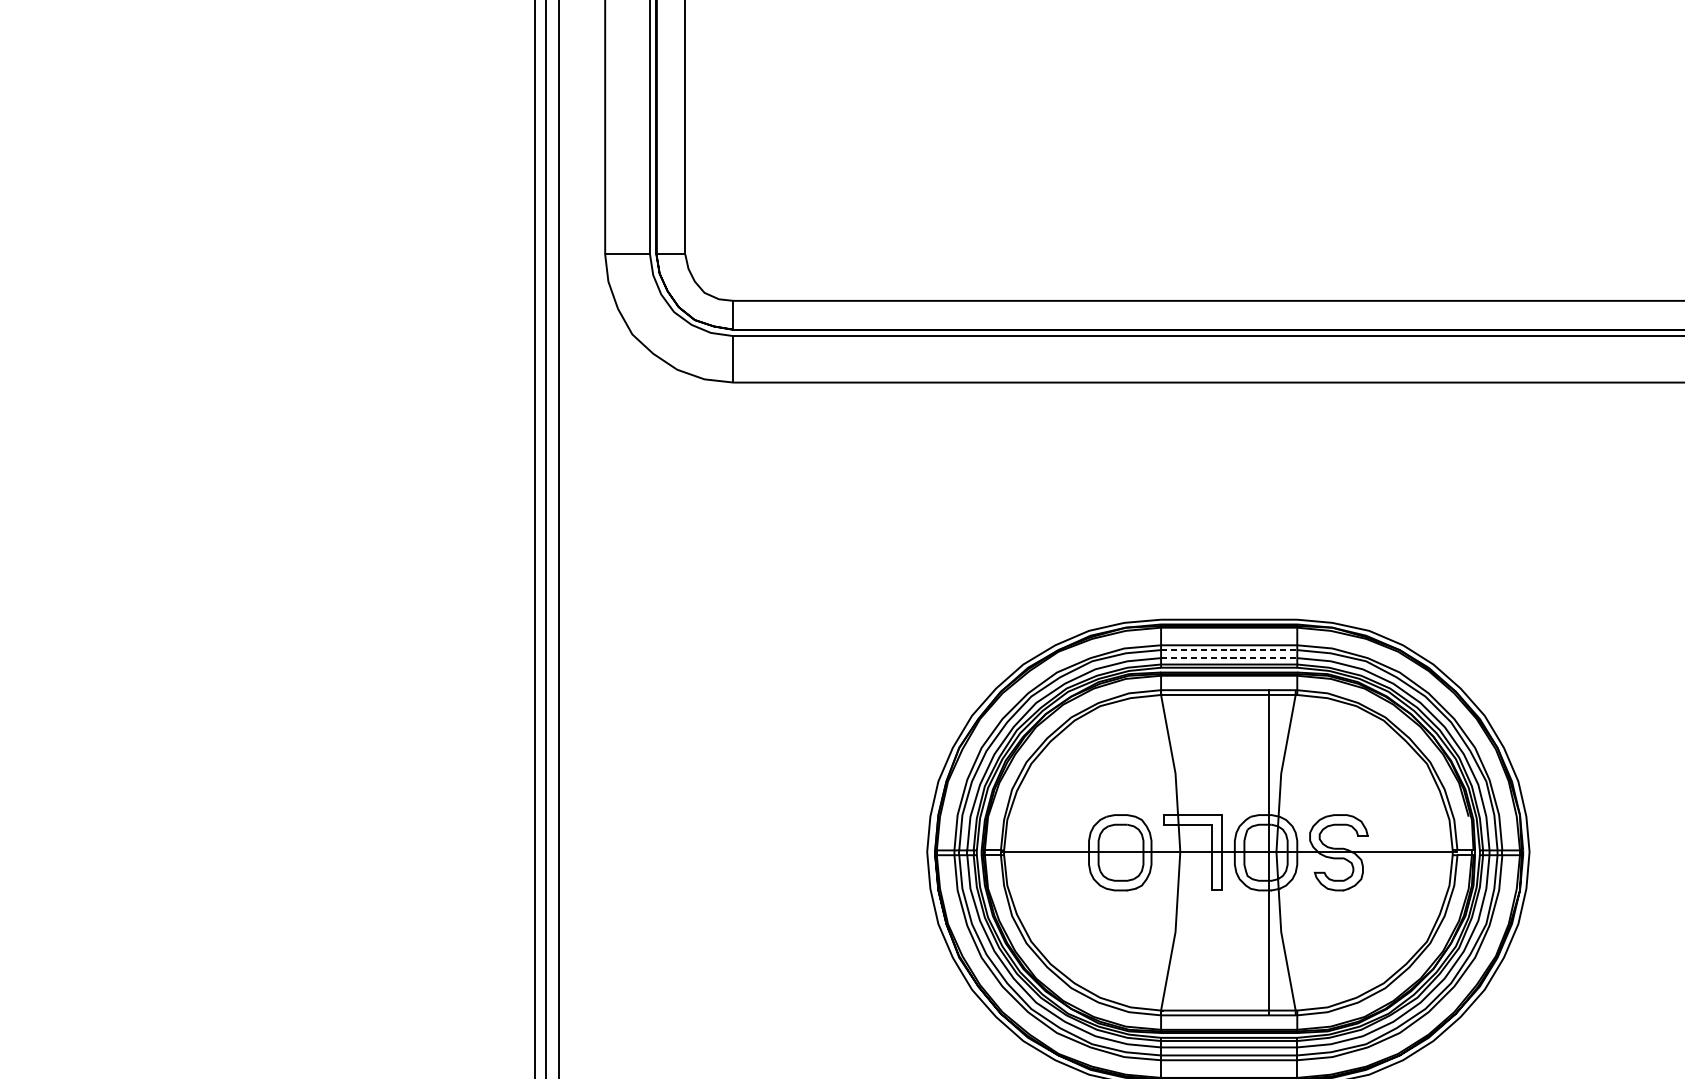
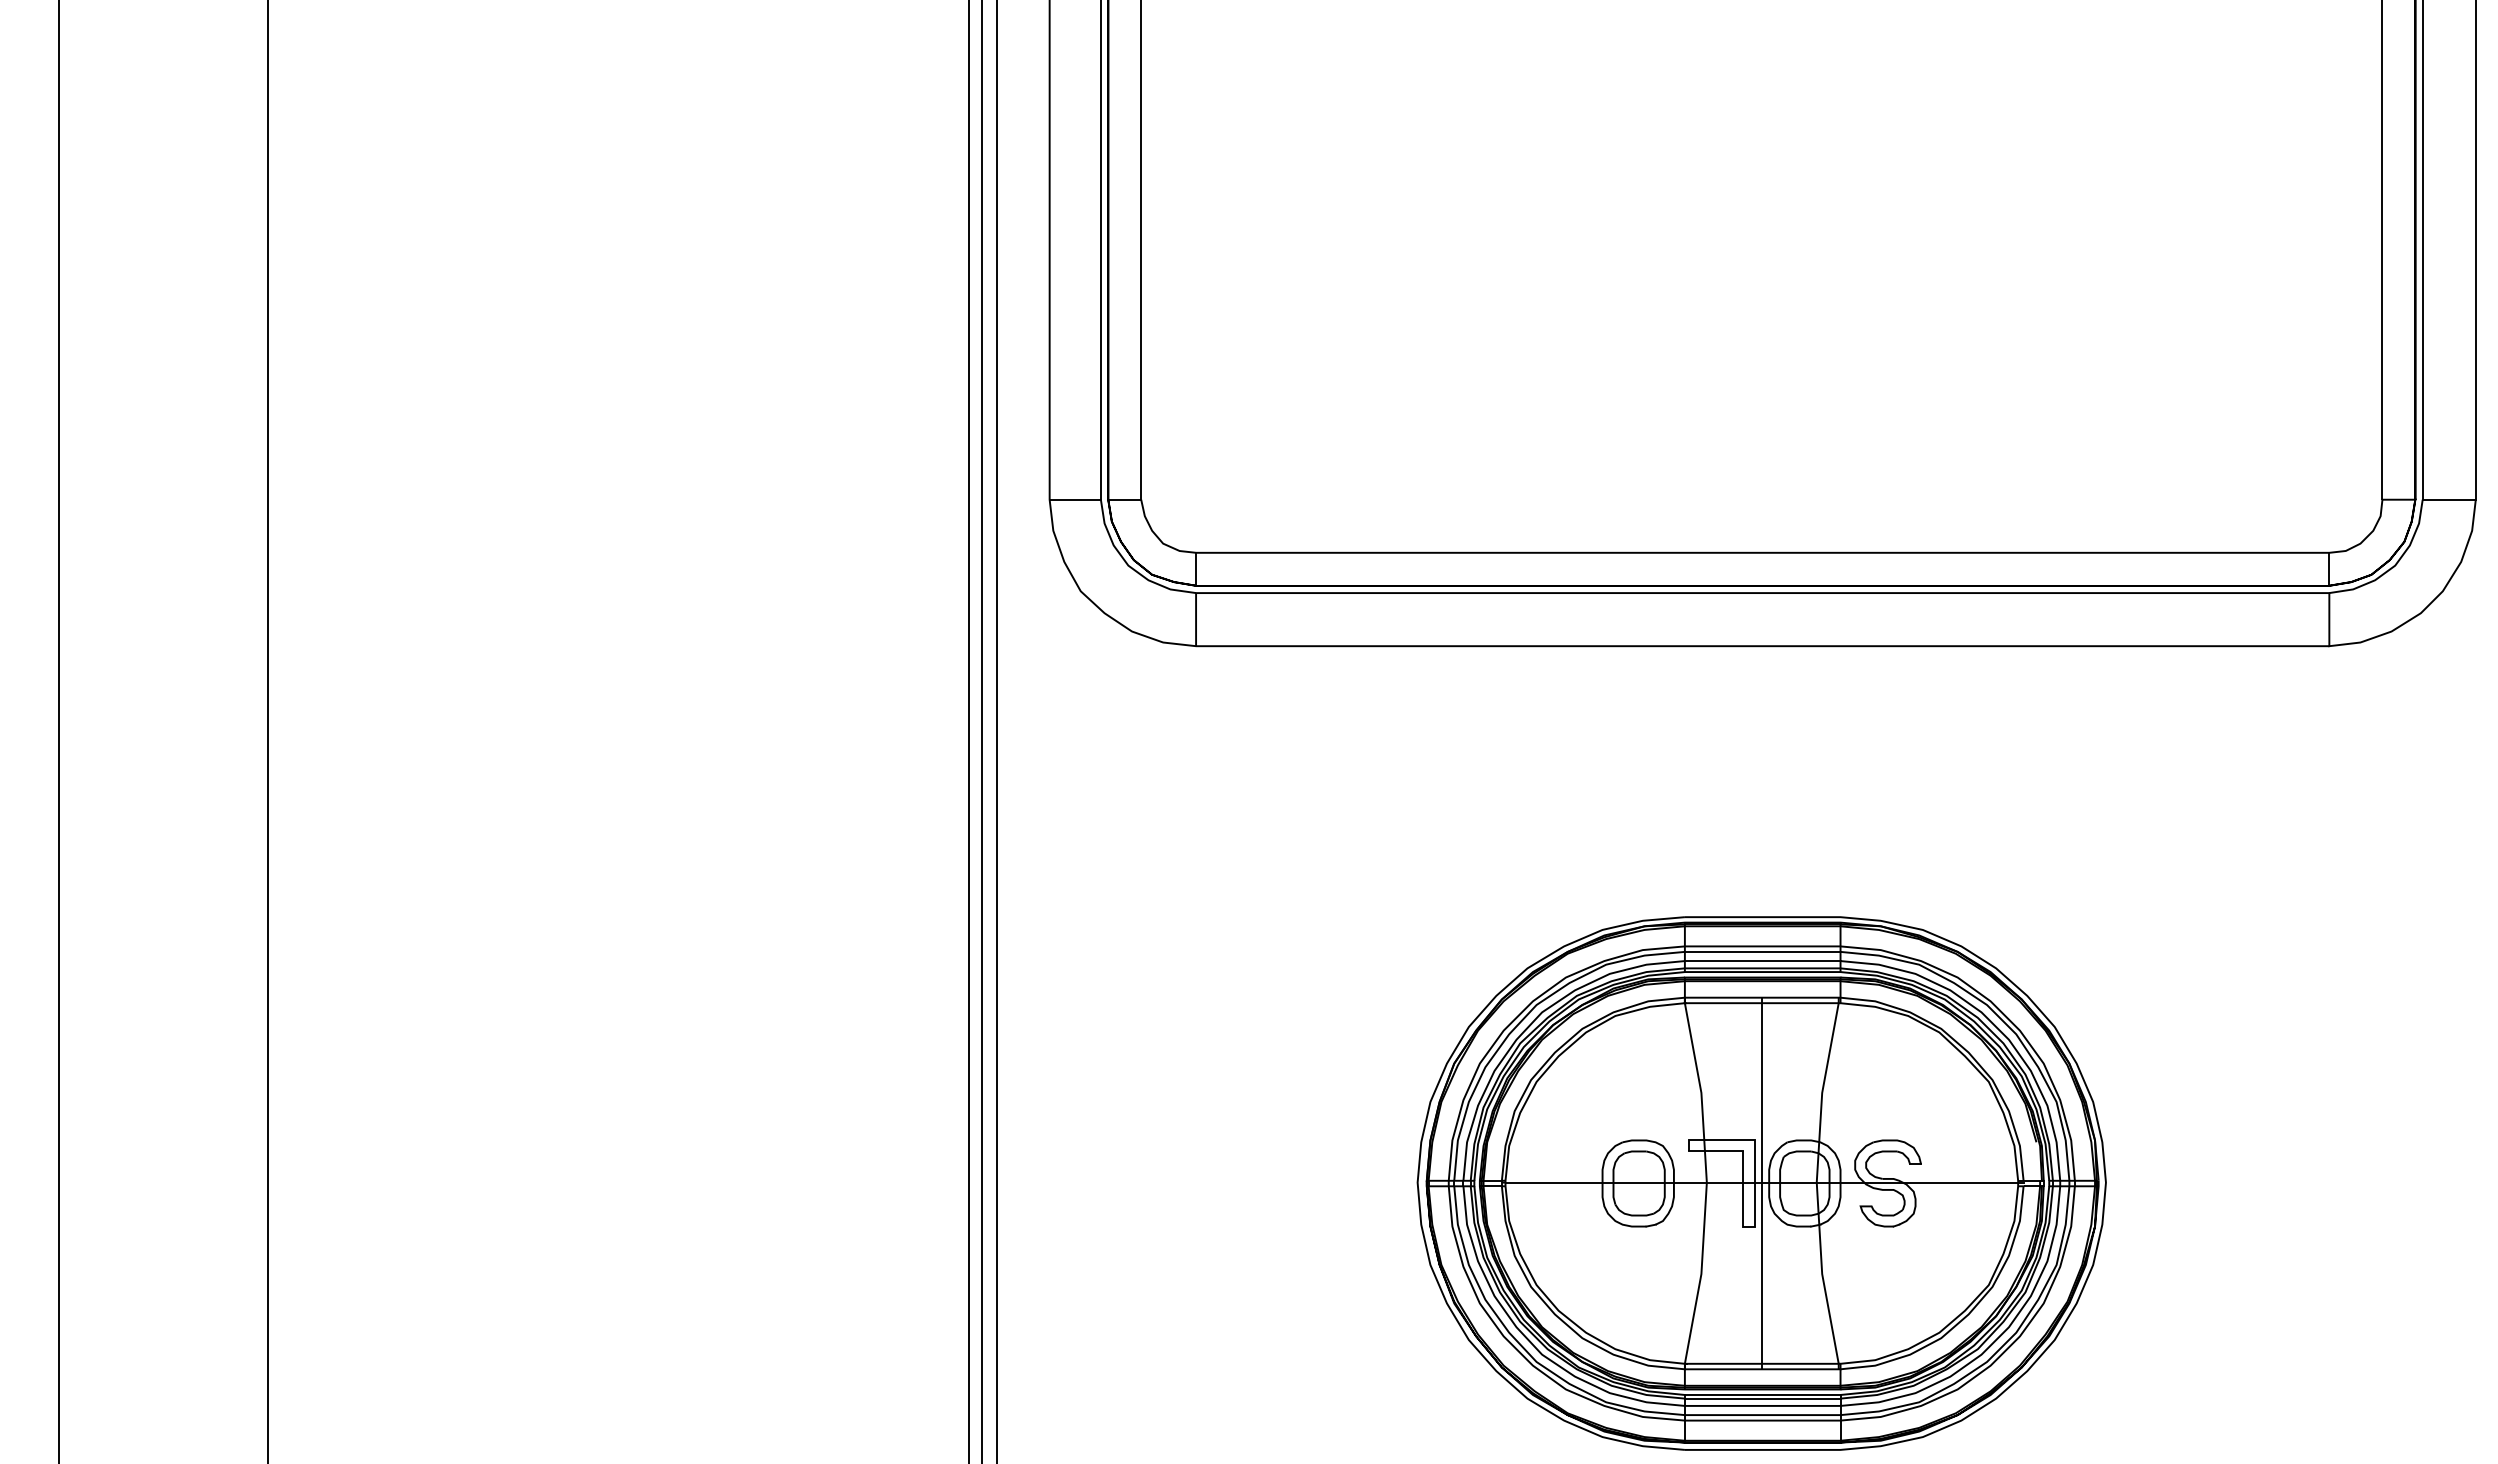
line: (1228, 649) -> (1762, 951), dashed -> solid
line: (1228, 658) -> (1762, 961), dashed -> solid
line: (1268, 852) -> (1761, 1183), moved

